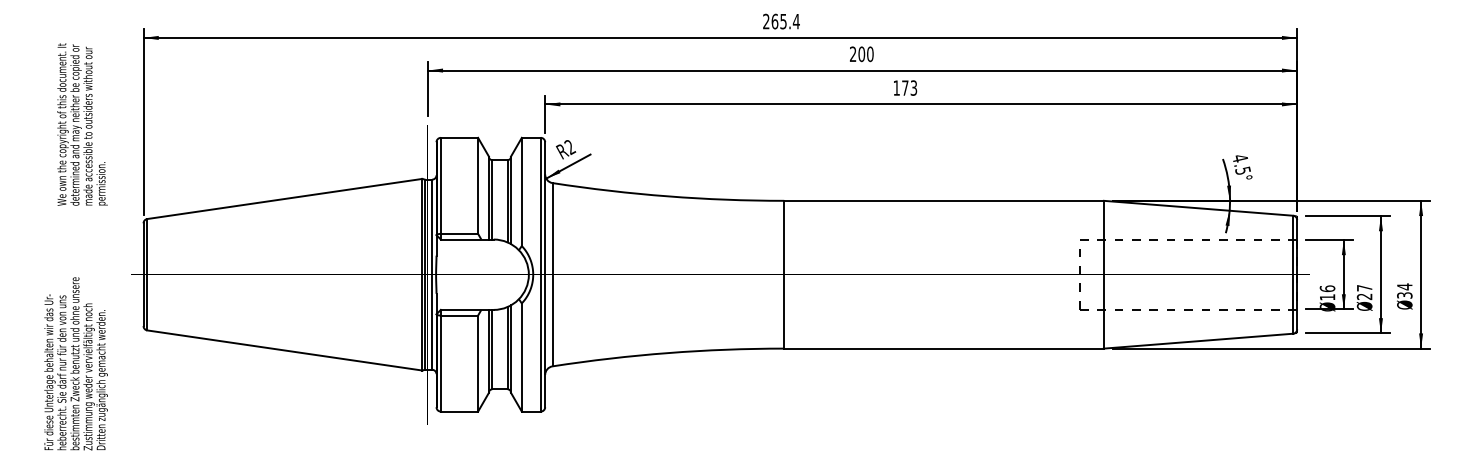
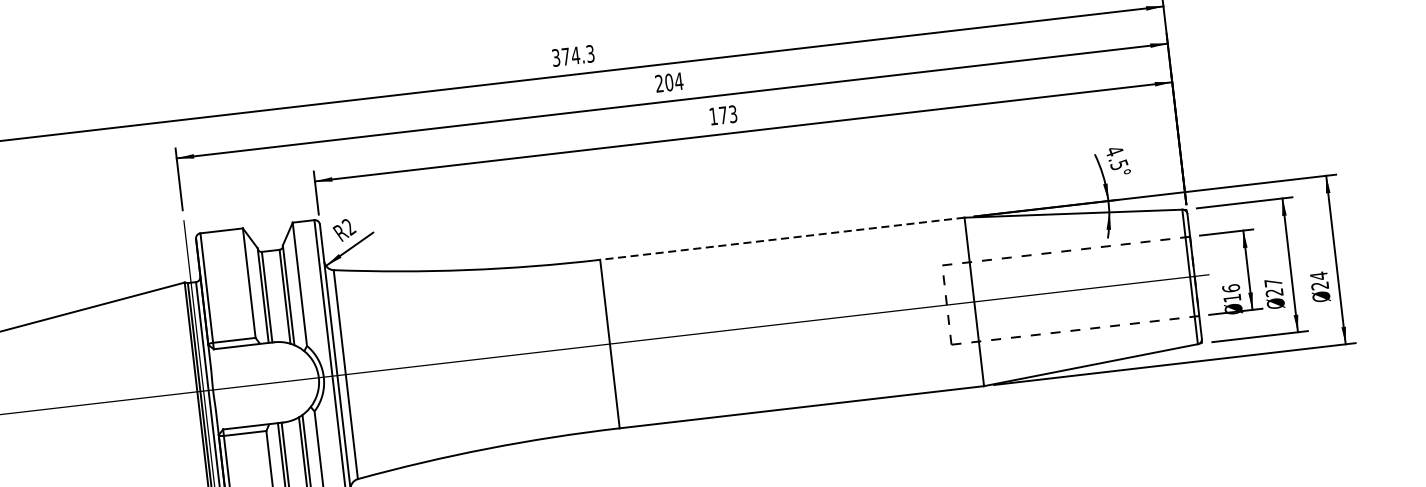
text: (781, 21) -> (573, 55), 265.4 -> 374.3
text: (869, 54) -> (678, 81), 200 -> 204
line: (944, 200) -> (782, 238), solid -> dashed
text: (1404, 295) -> (1319, 285), 34 -> 24

